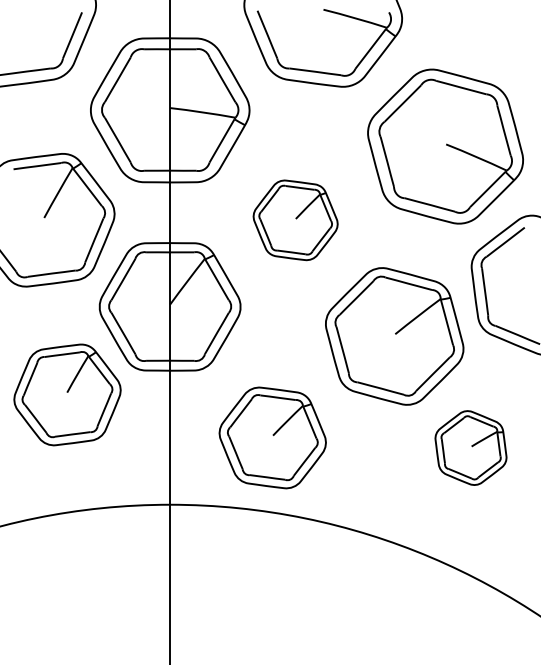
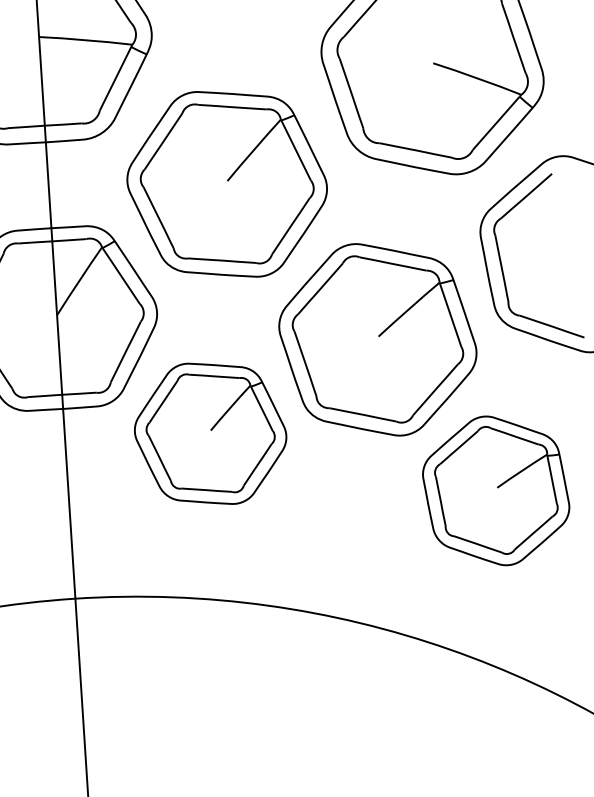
part: (295, 220) -> (226, 184), size x1.67
part: (272, 437) -> (210, 433), moved
part: (470, 447) -> (495, 490), size x1.43

